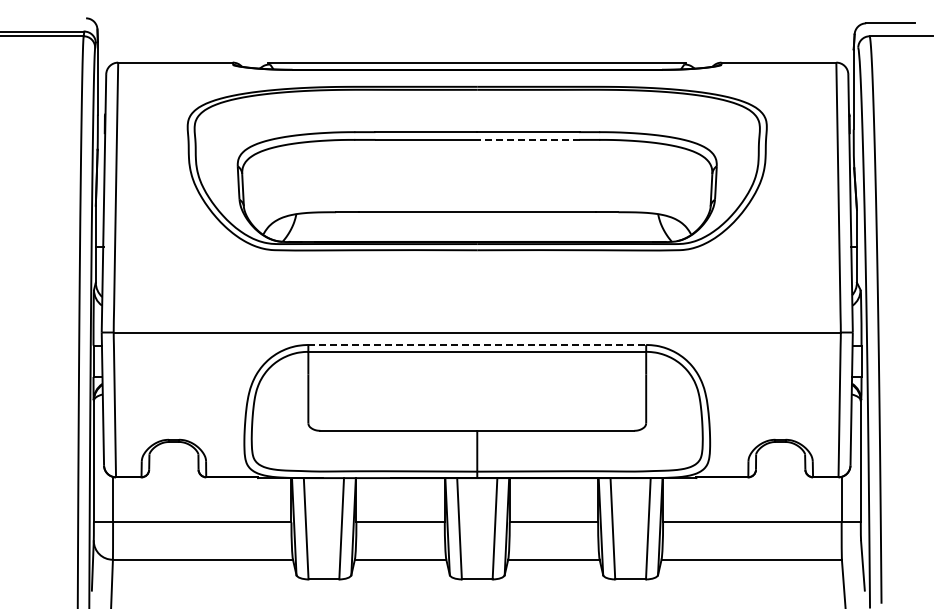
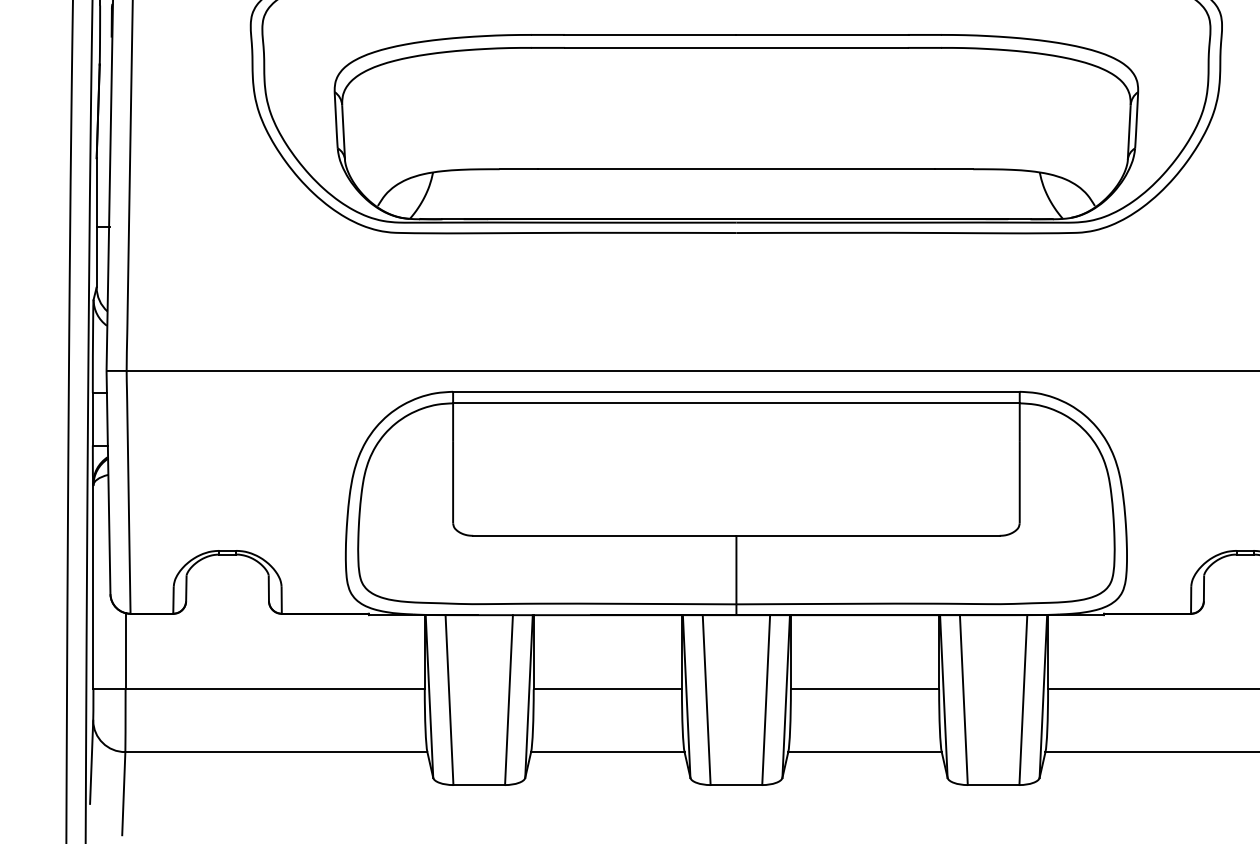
line: (528, 139) -> (822, 47), dashed -> solid
line: (477, 344) -> (736, 391), dashed -> solid

